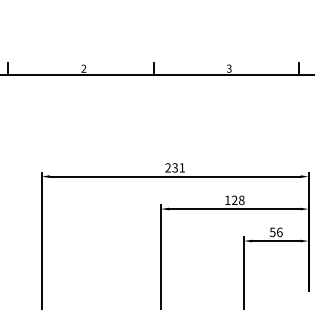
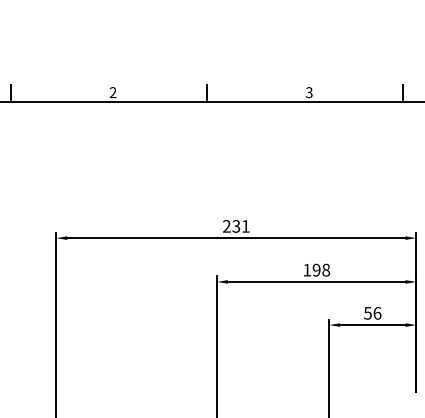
text: (234, 200) -> (316, 270), 128 -> 198

